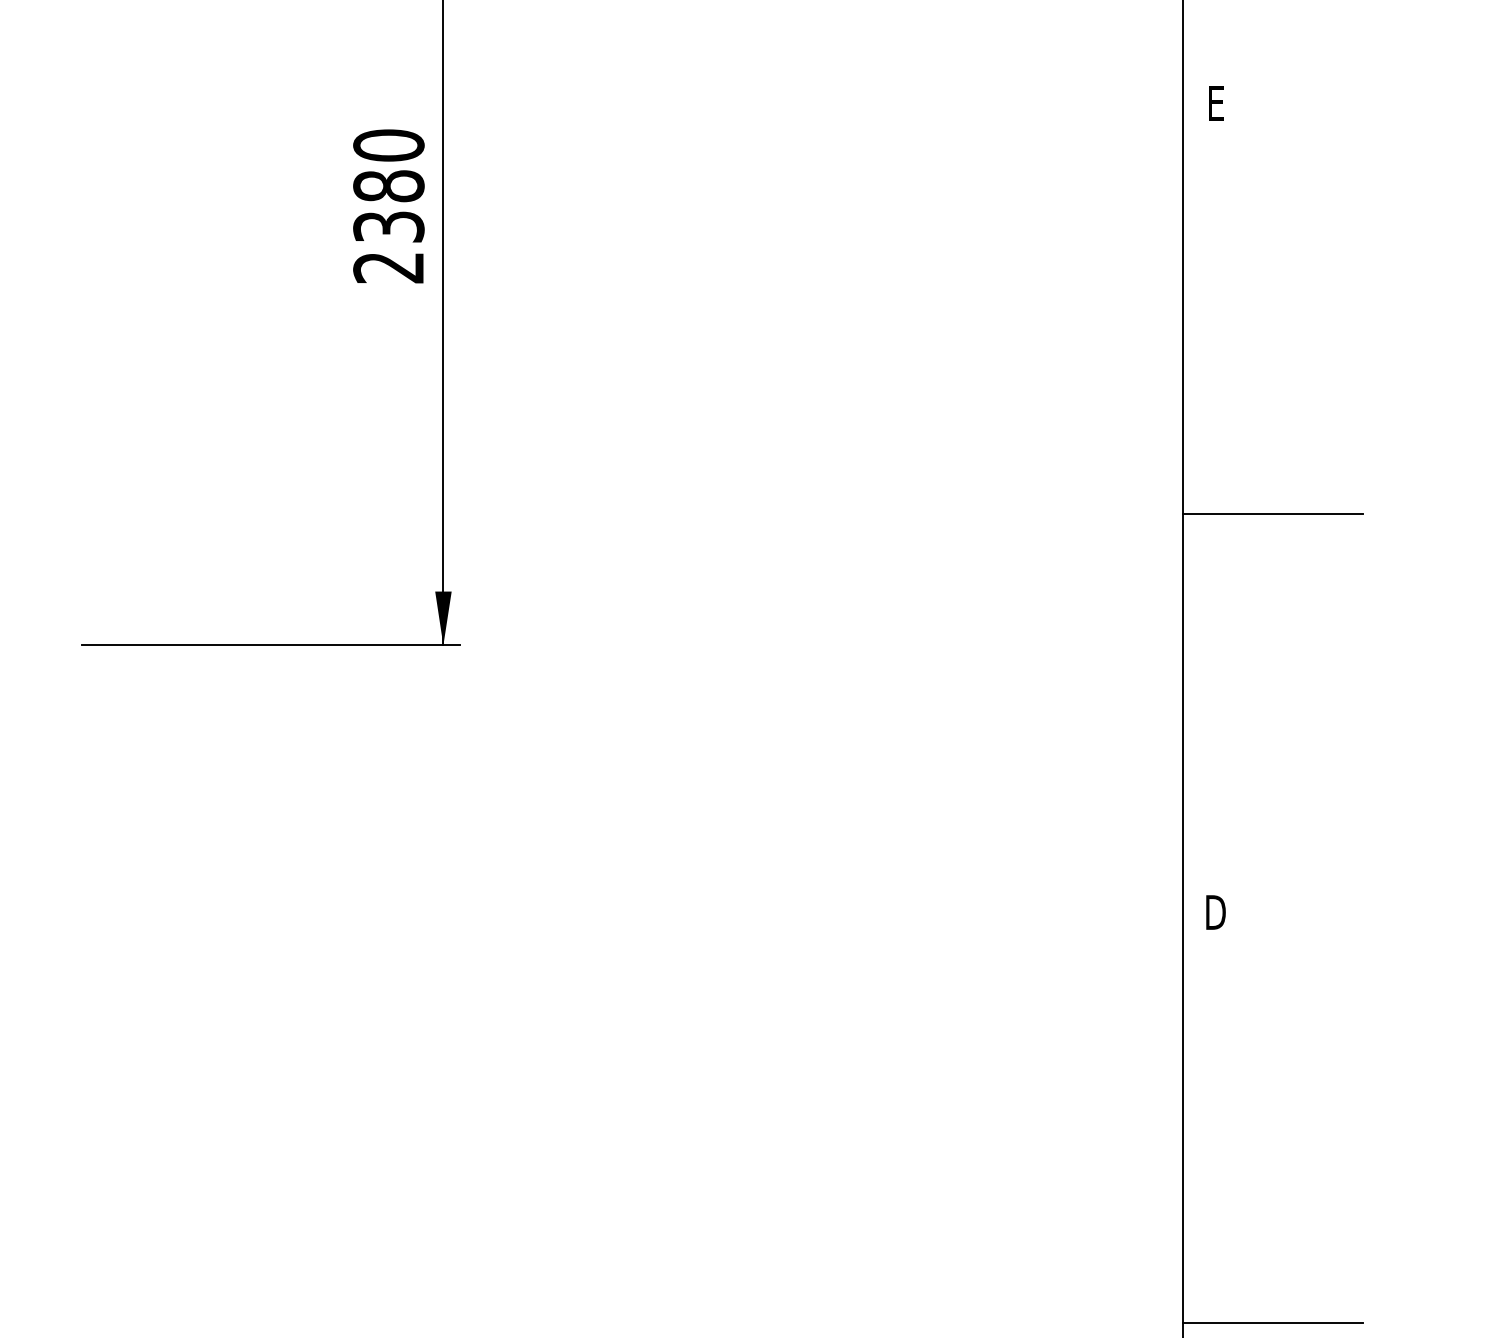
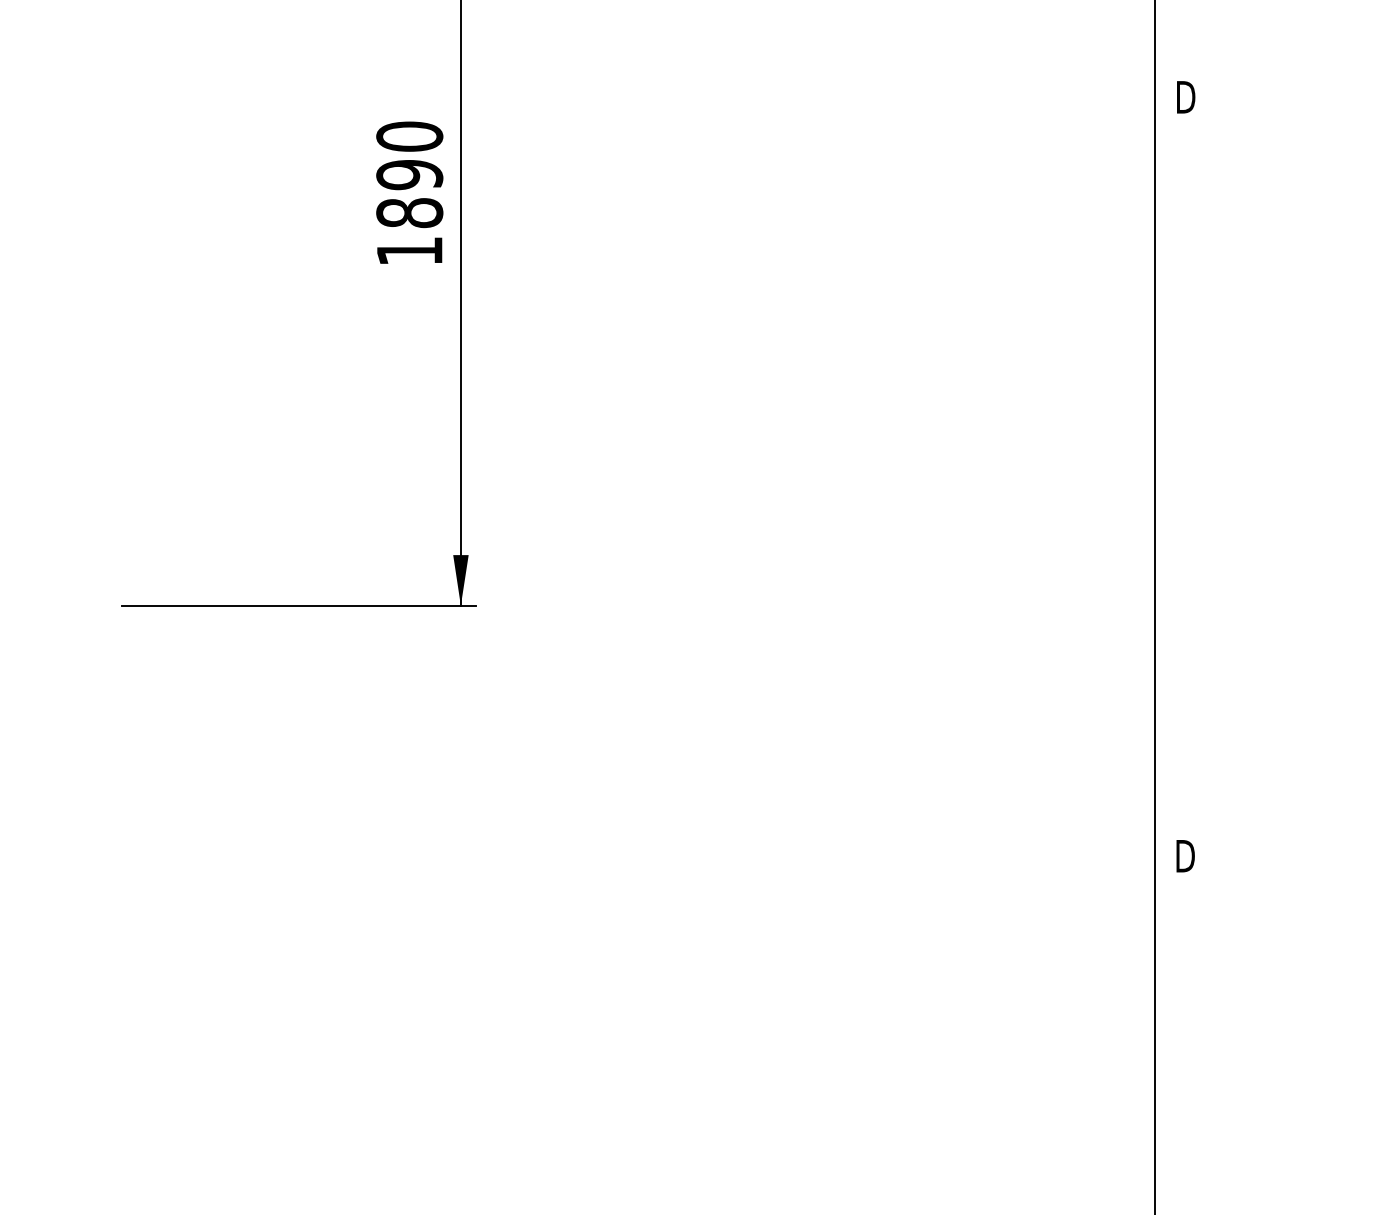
text: (1216, 103) -> (1186, 97), E -> D
text: (388, 226) -> (409, 212), 2380 -> 1890
line: (1272, 513) -> (1238, 481), removed

